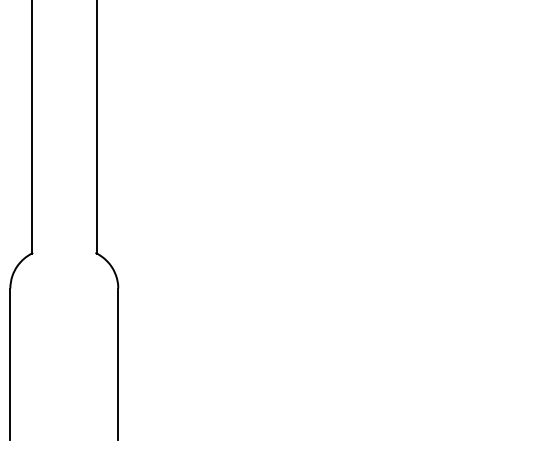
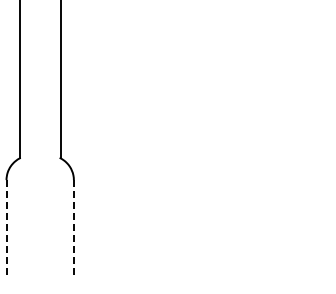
line: (10, 366) -> (6, 228), solid -> dashed
line: (117, 366) -> (73, 228), solid -> dashed

